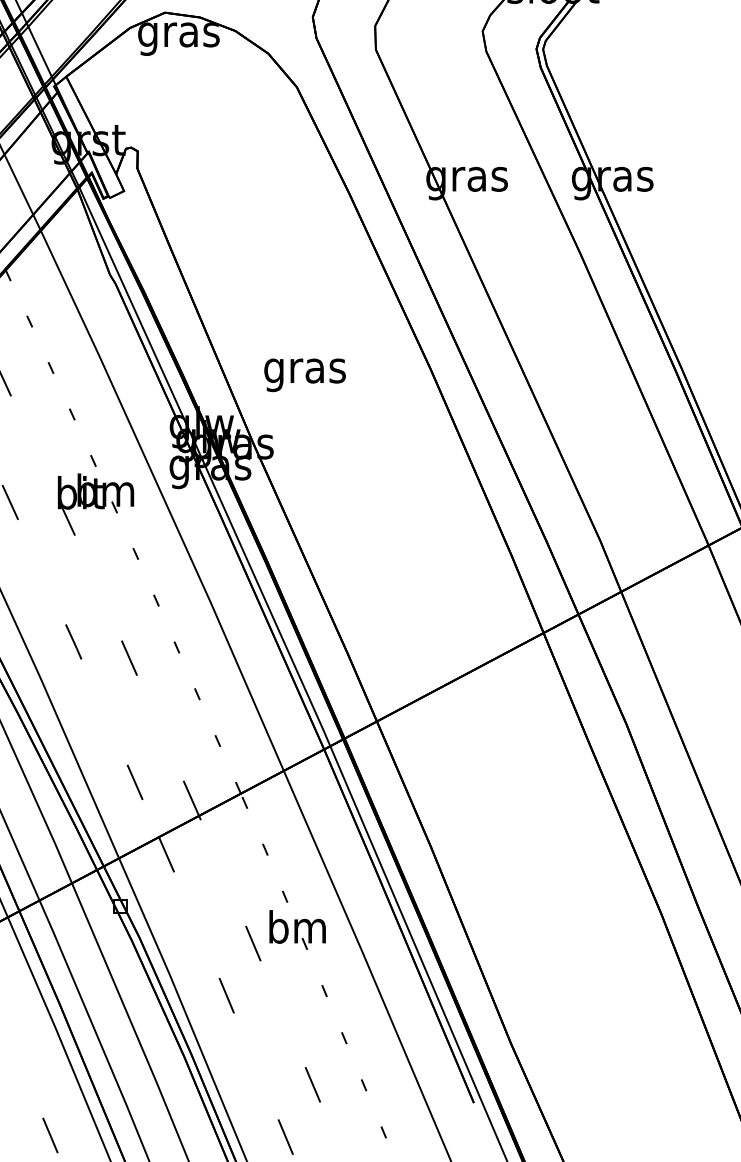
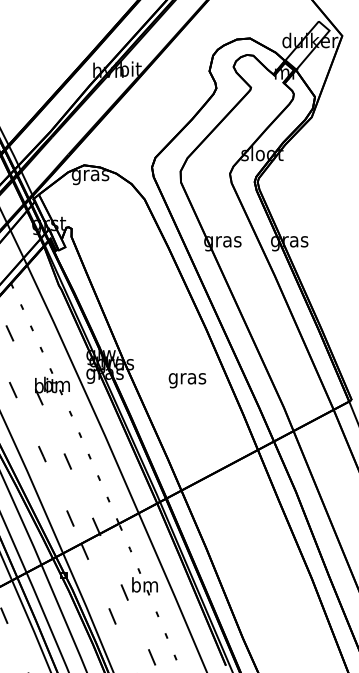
text: (305, 374) -> (187, 380), moved

